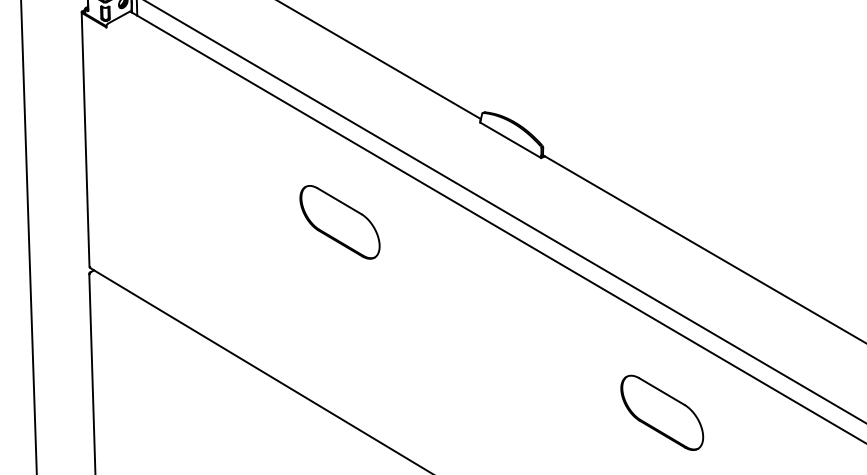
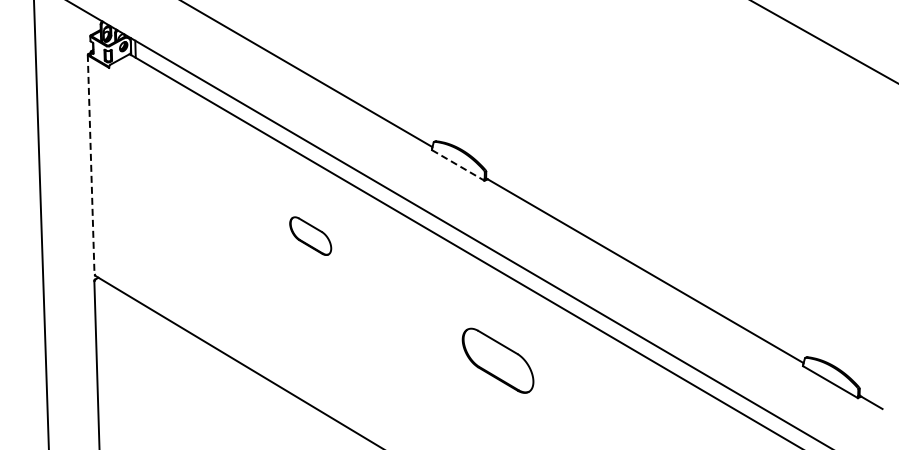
line: (85, 139) -> (91, 164), solid -> dashed
line: (511, 140) -> (458, 165), solid -> dashed
part: (339, 221) -> (310, 235), size x0.6
part: (661, 412) -> (497, 360), moved

